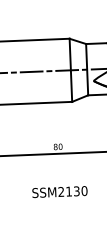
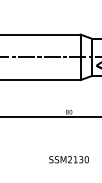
text: (59, 191) -> (68, 159), moved

